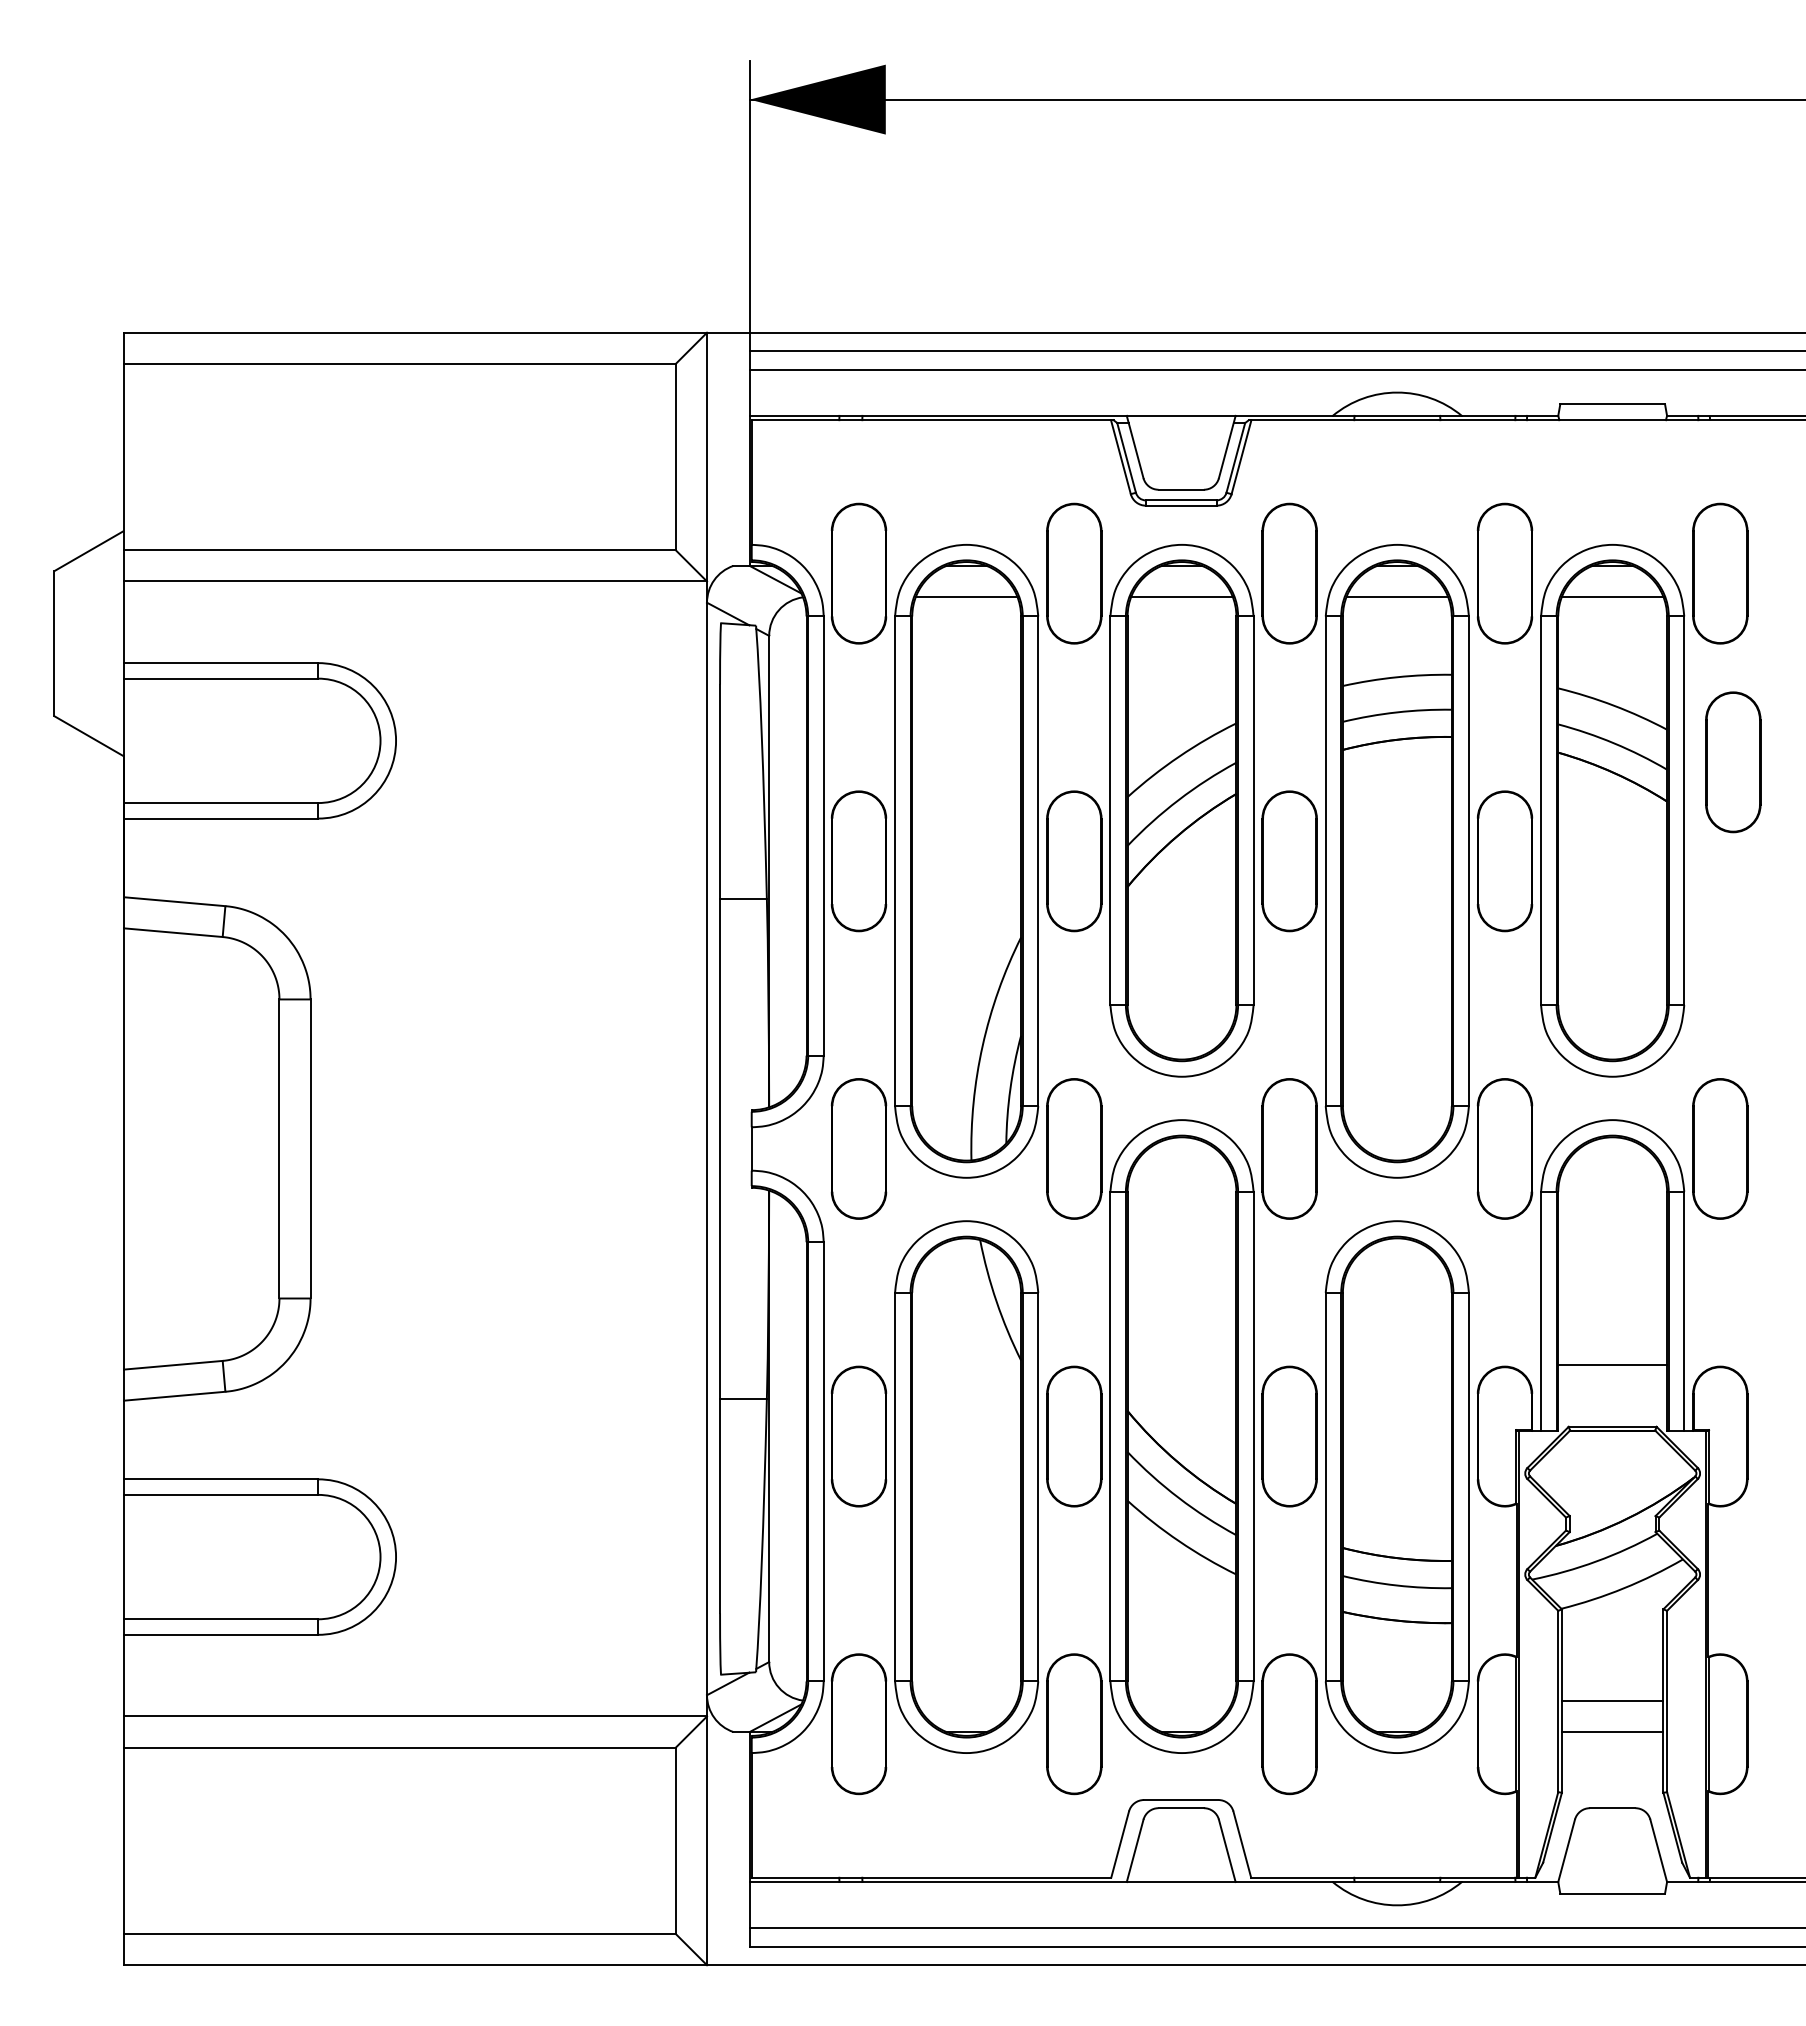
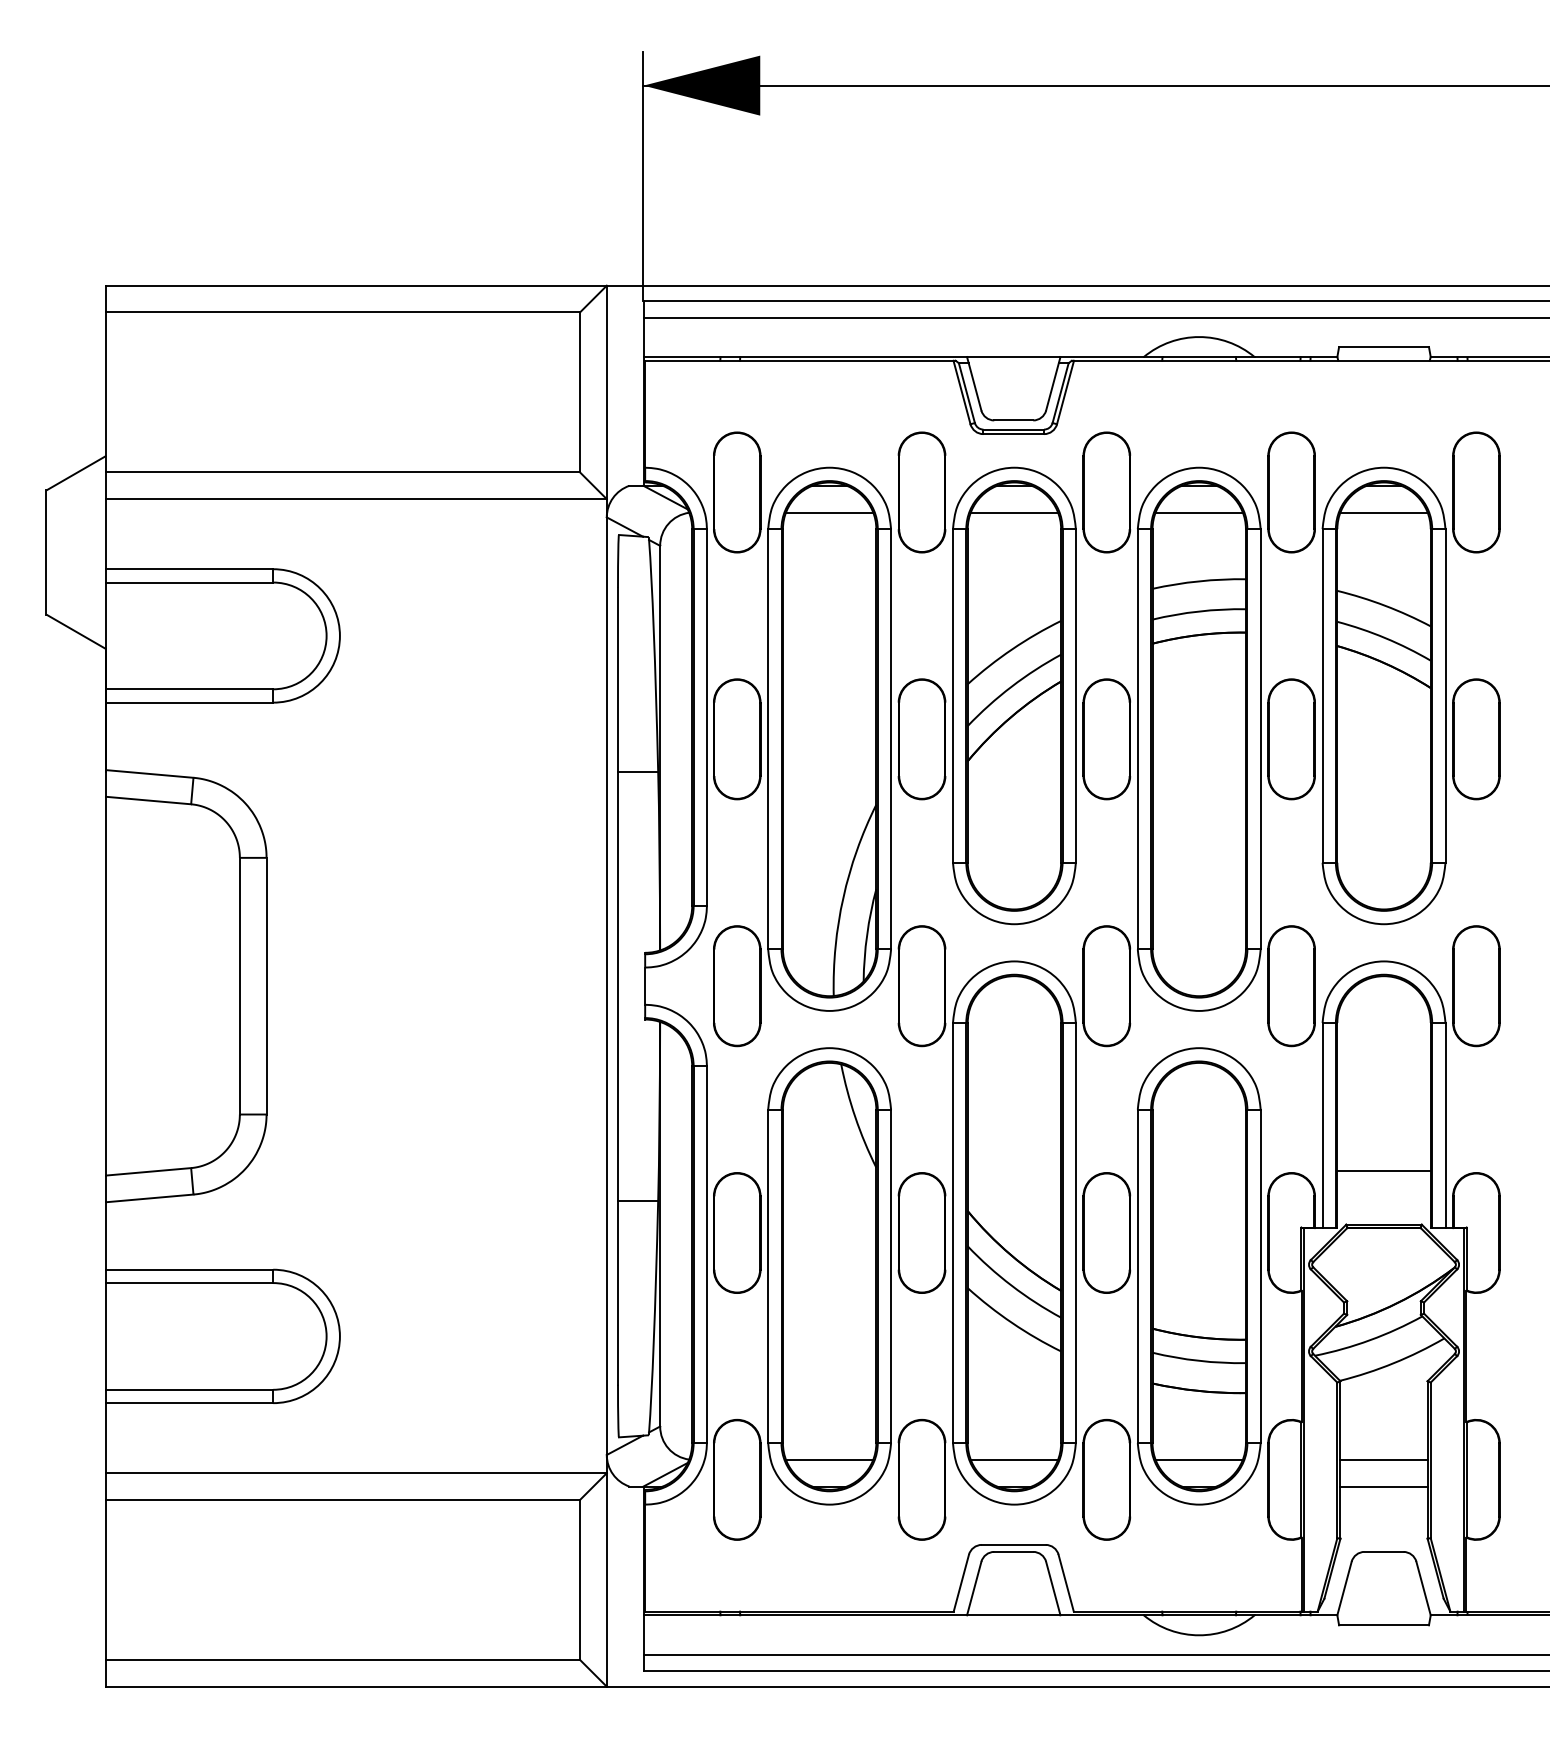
part: (1733, 762) -> (1476, 739), moved
line: (966, 1700) -> (829, 1459), added
line: (1181, 1700) -> (1014, 1459), added
line: (1397, 1700) -> (1199, 1459), added

